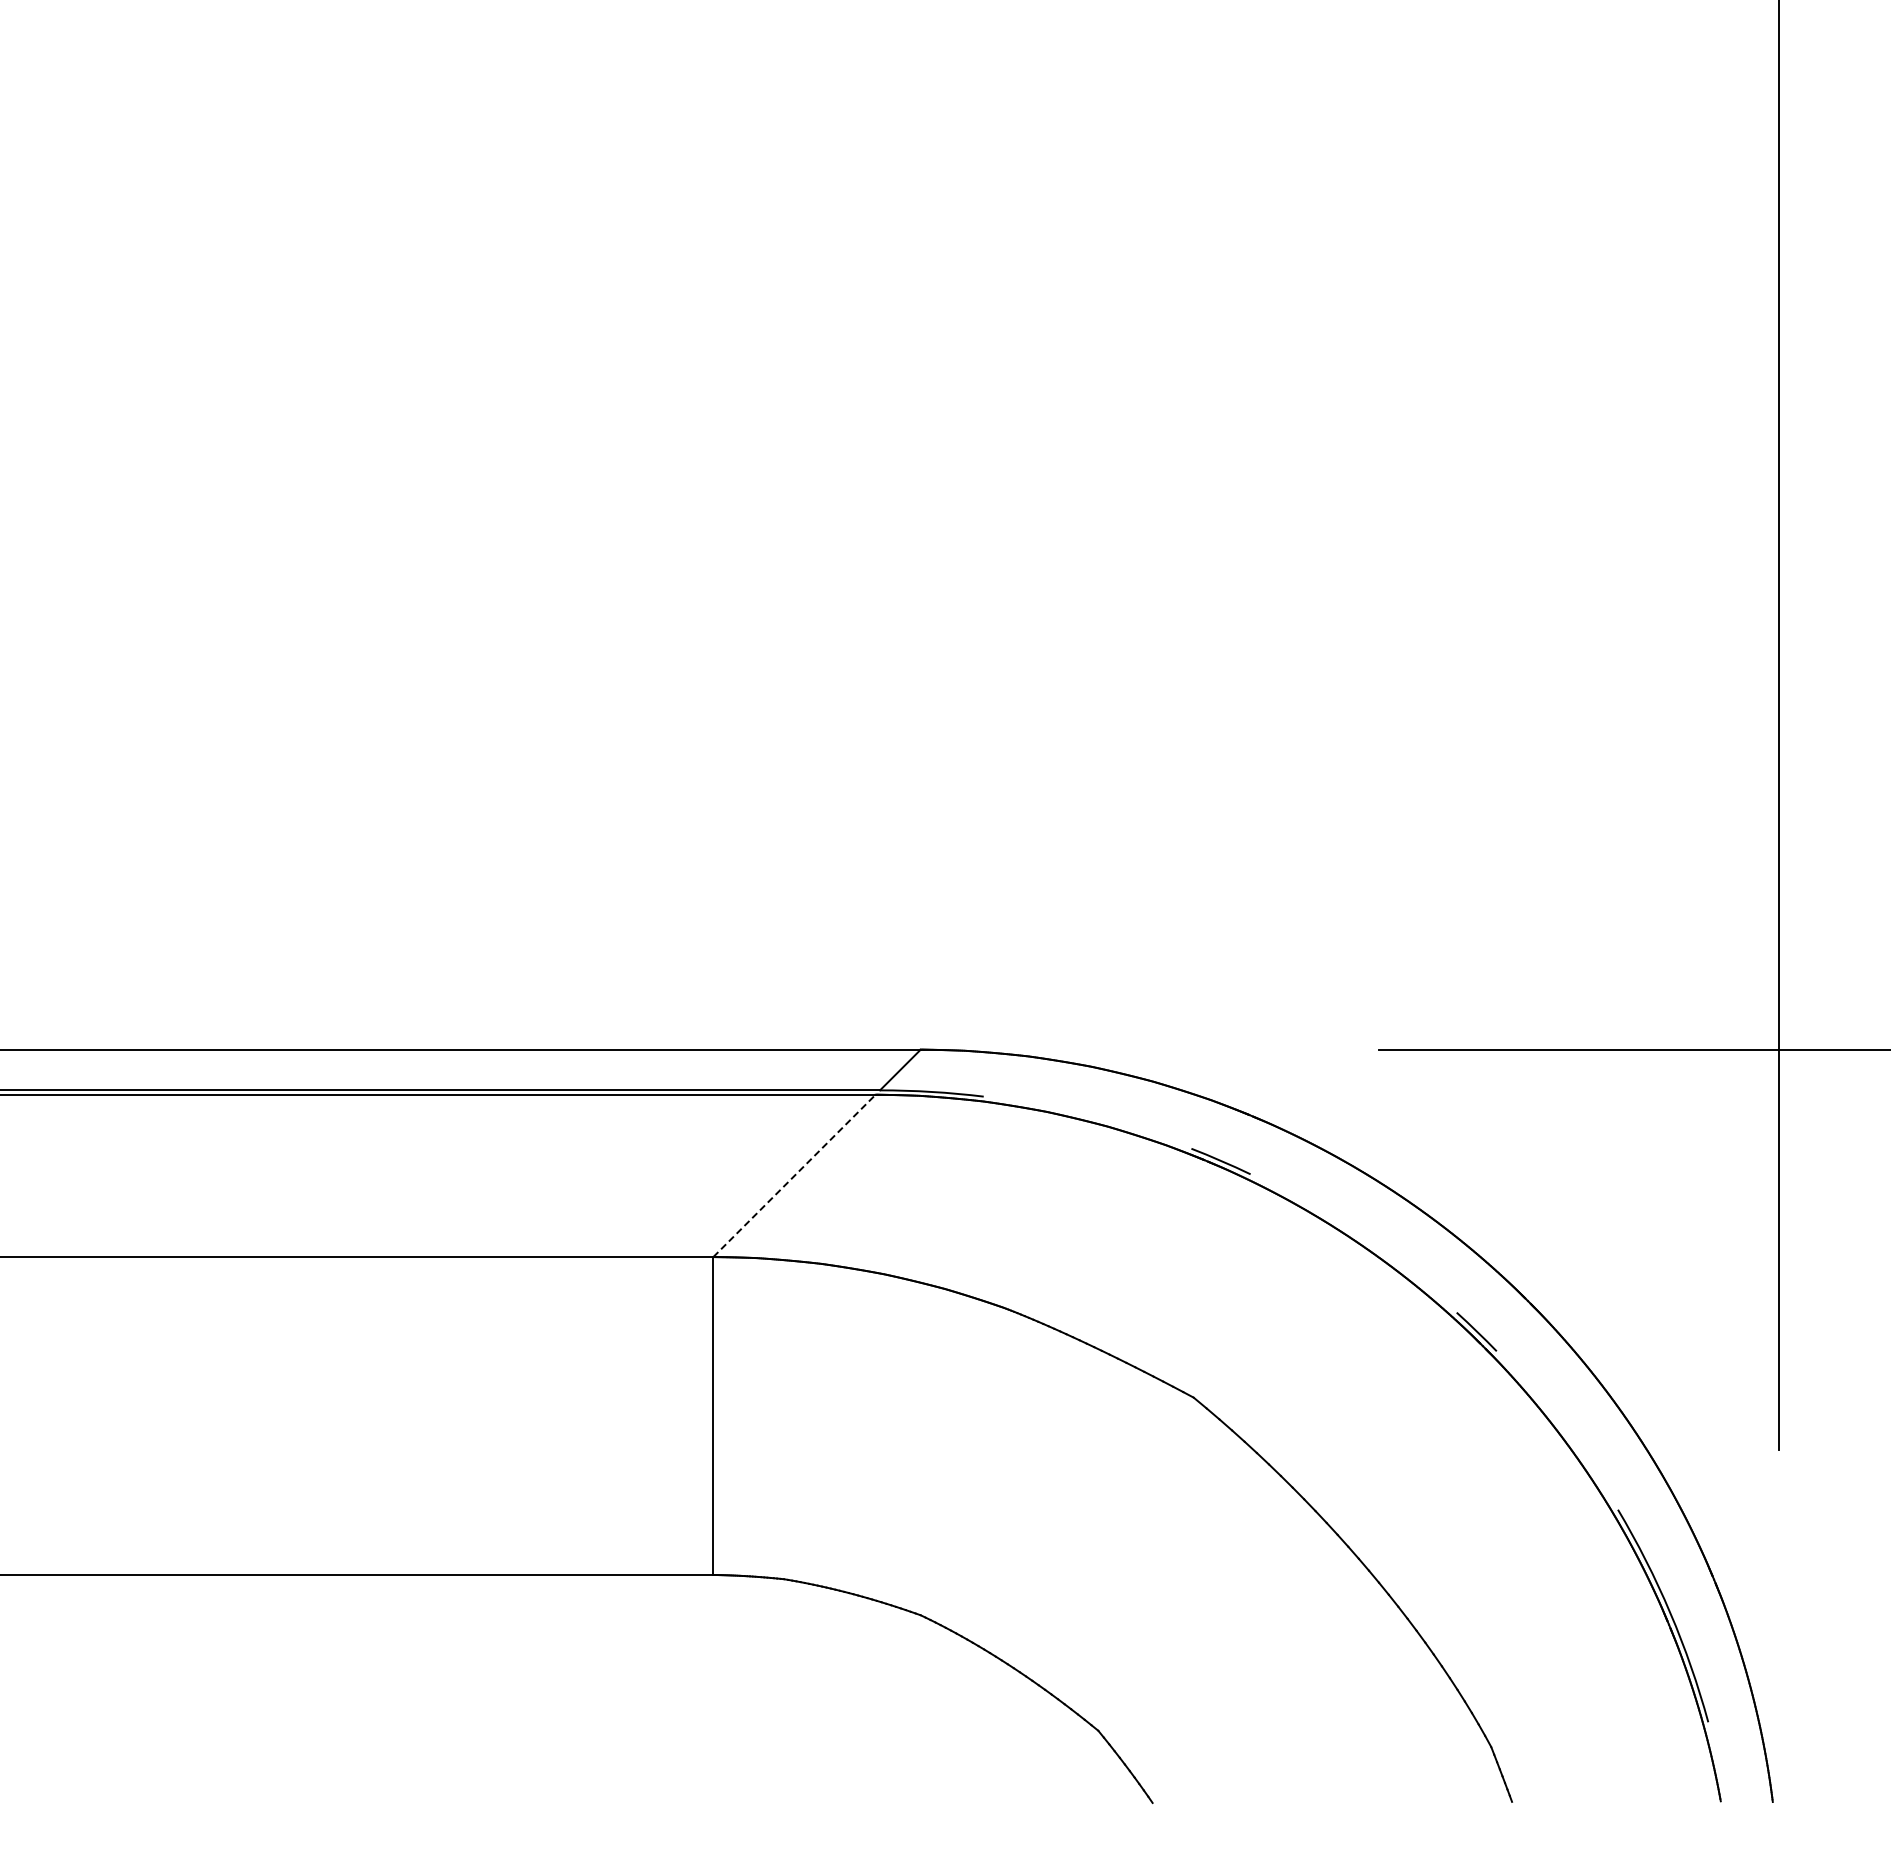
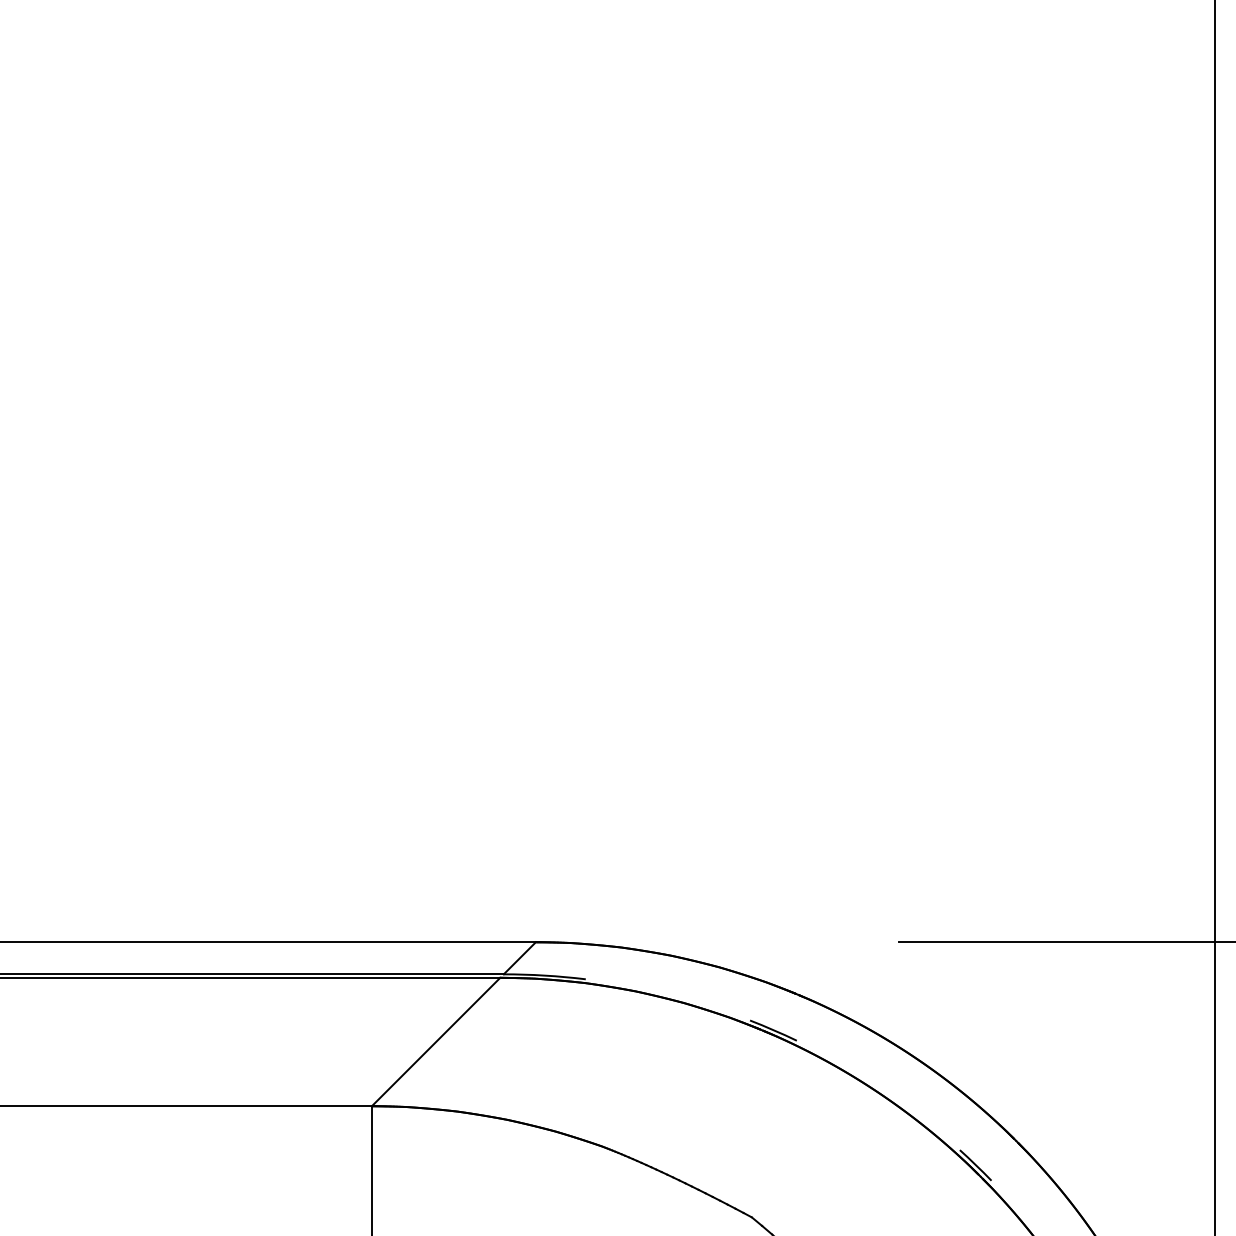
line: (794, 1175) -> (436, 1041), dashed -> solid

